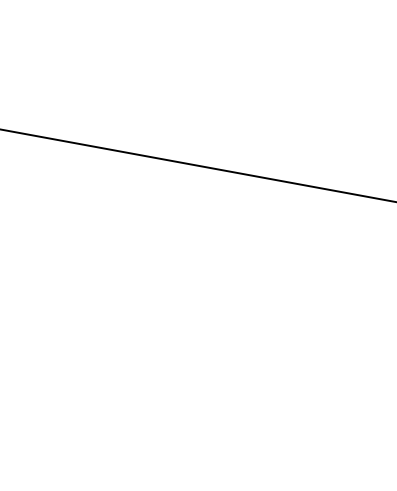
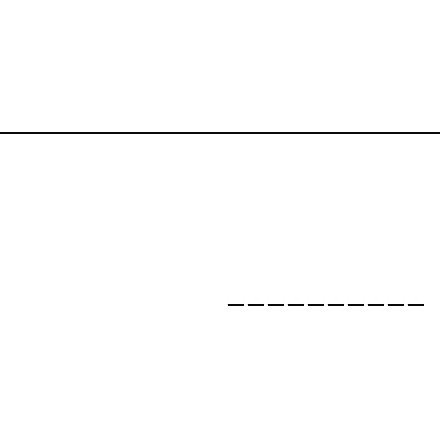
line: (197, 371) -> (323, 304), added

